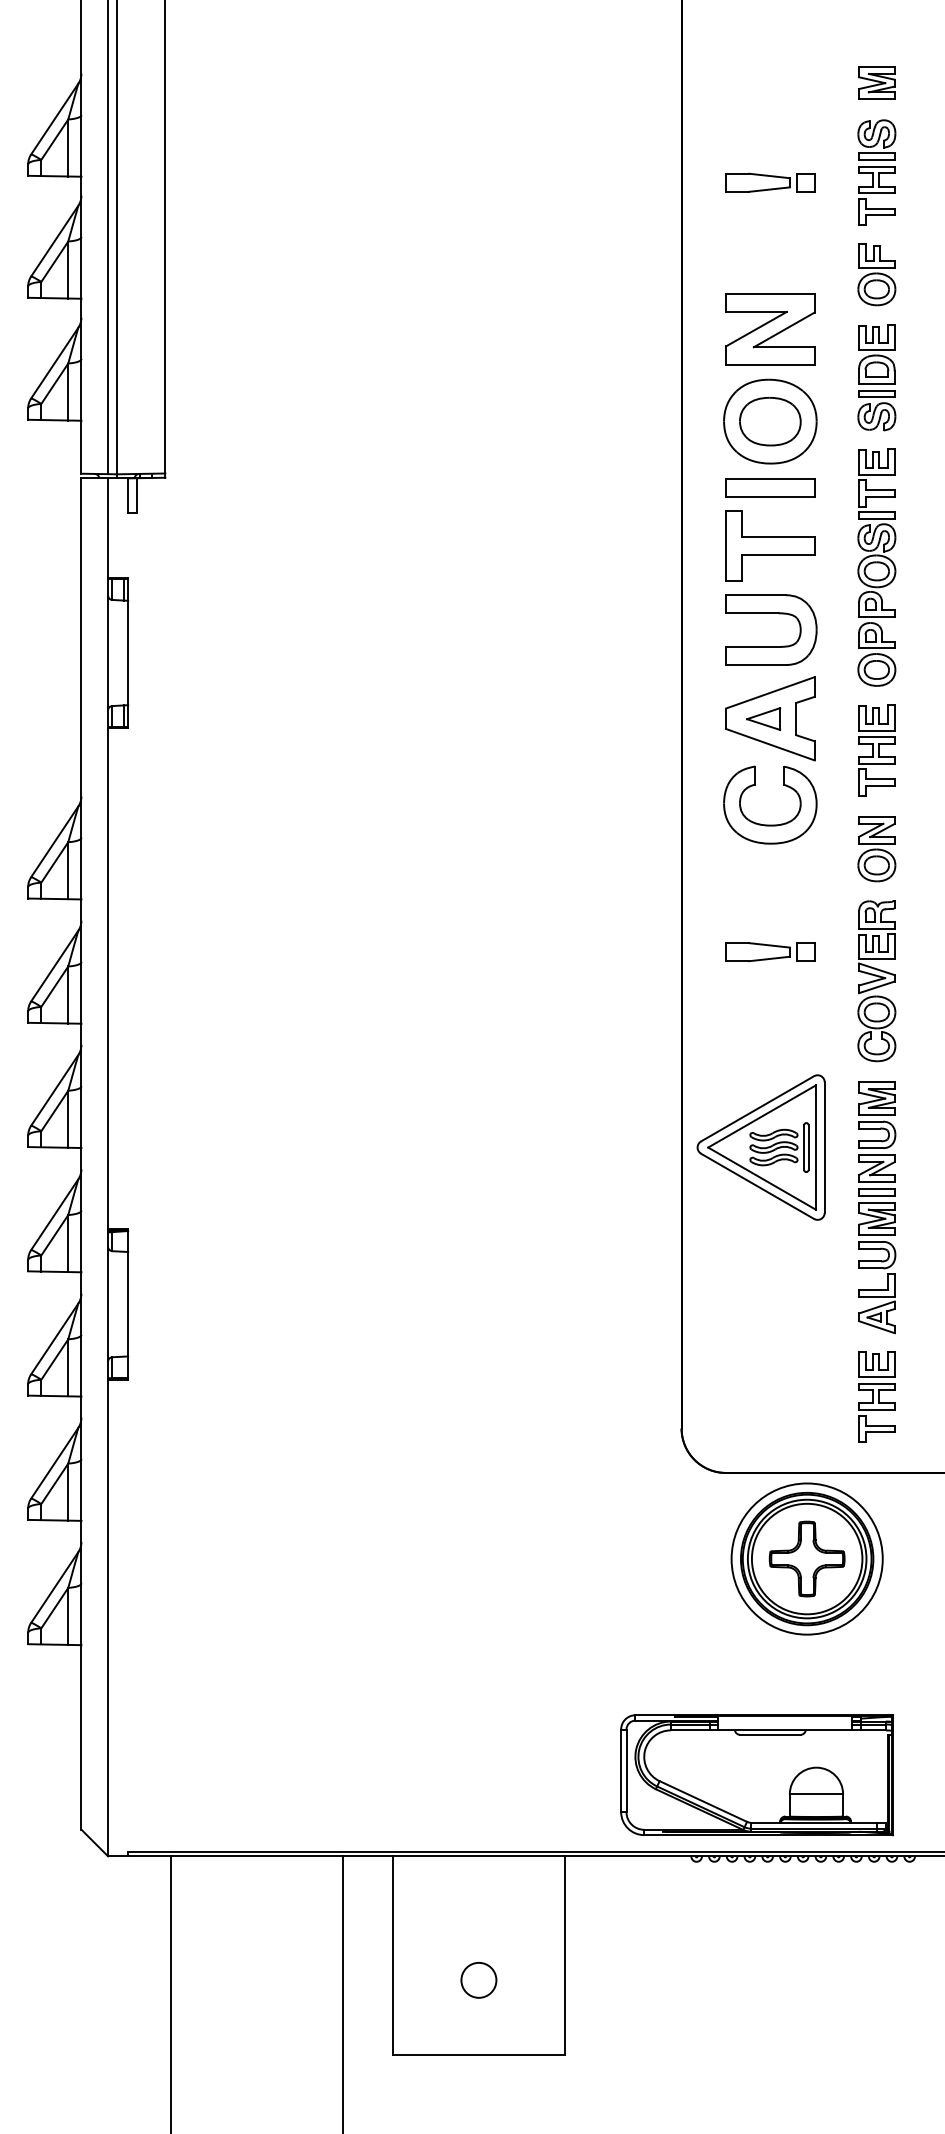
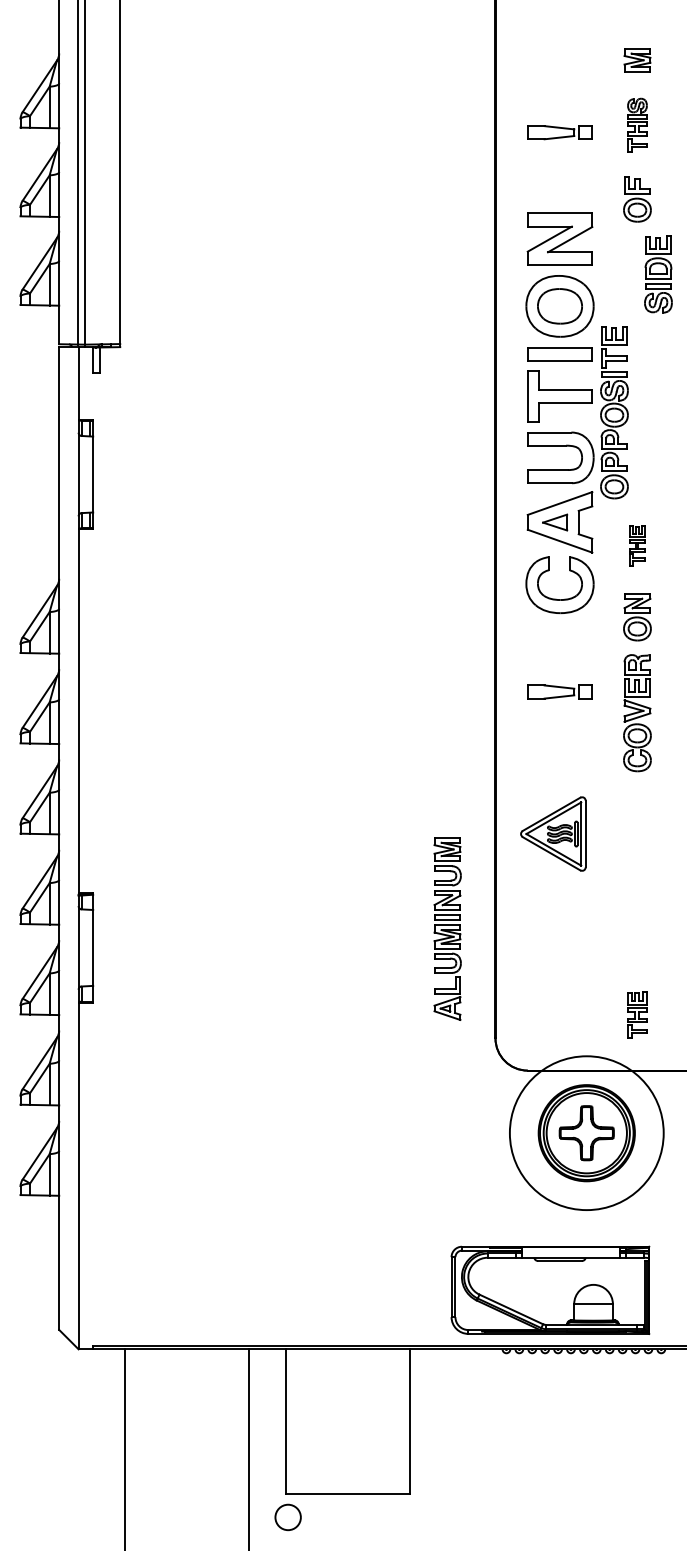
part: (876, 172) -> (637, 125), size x0.7
part: (876, 377) -> (658, 274), moved
part: (876, 567) -> (614, 412), moved
part: (876, 750) -> (637, 545), size x0.6
part: (761, 1146) -> (553, 833), size x0.7
part: (876, 1207) -> (447, 928), moved
part: (876, 1395) -> (637, 1014), size x0.7
circle: (806, 1559) -> (586, 1133), size x1.4
circle: (478, 1980) -> (287, 1517), moved

